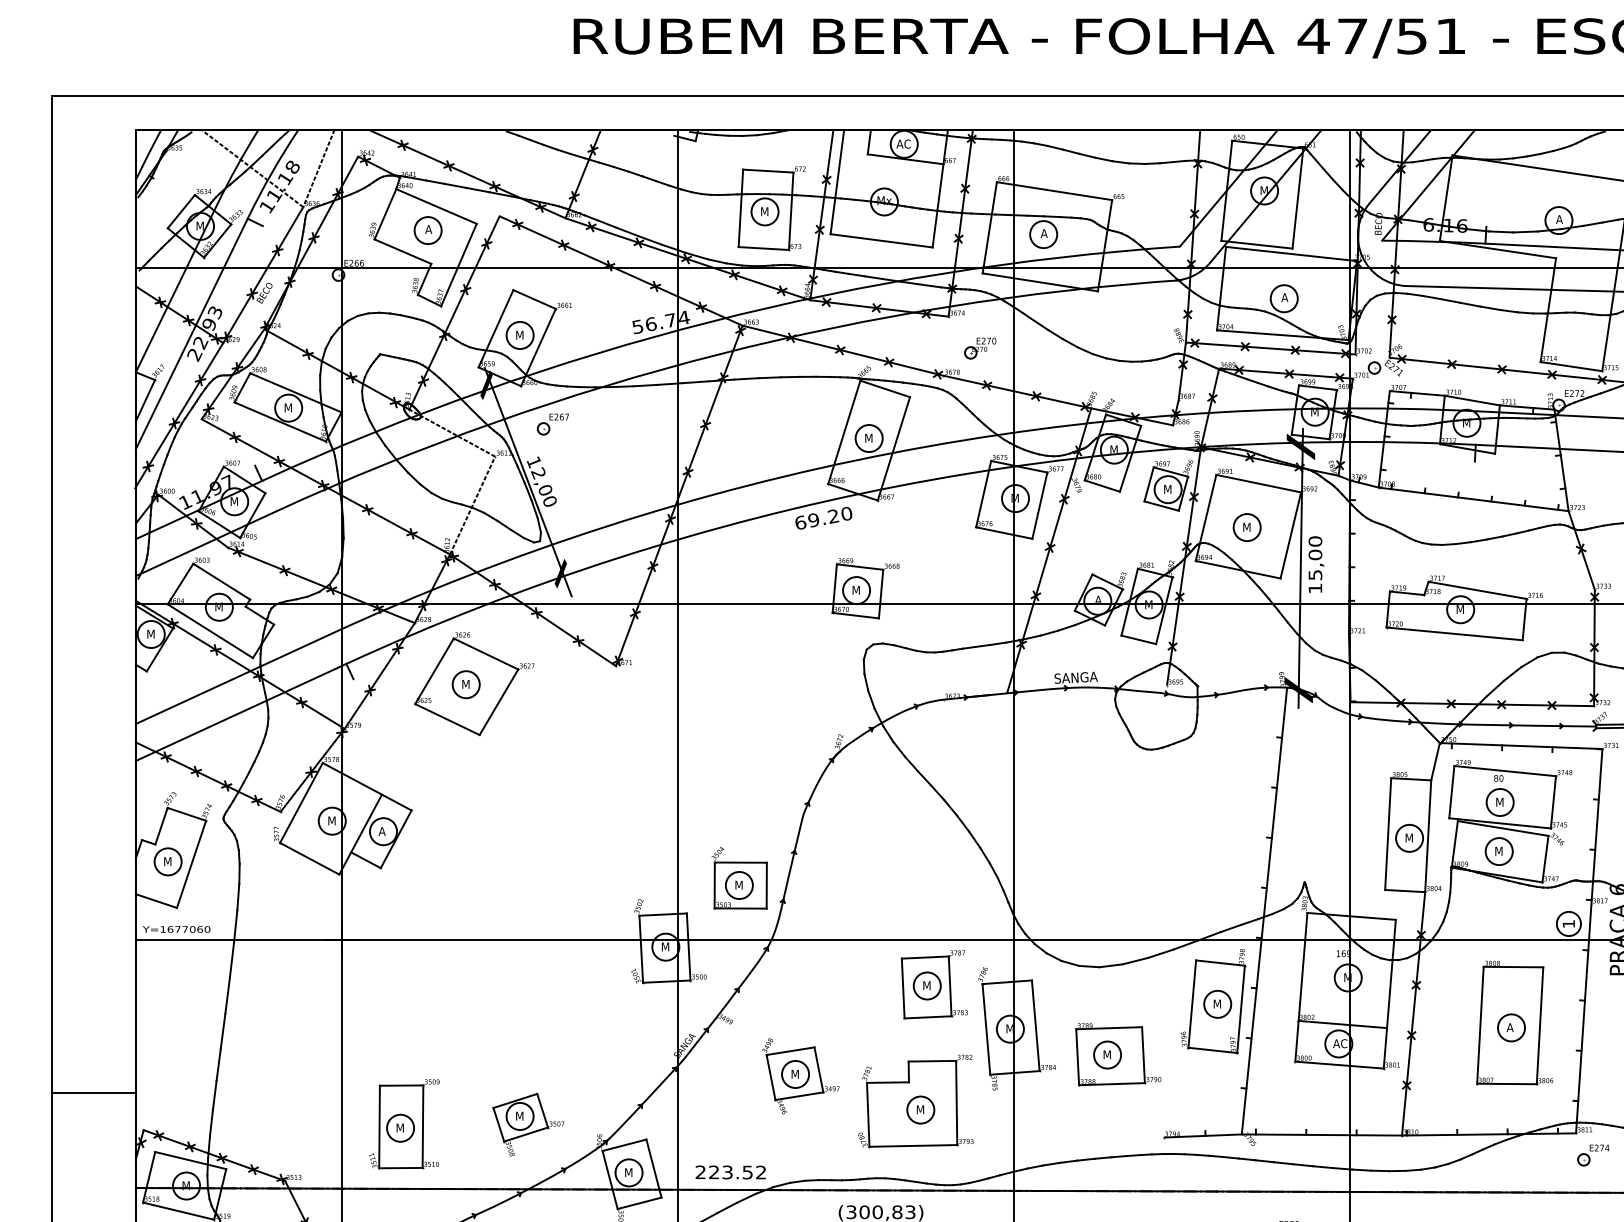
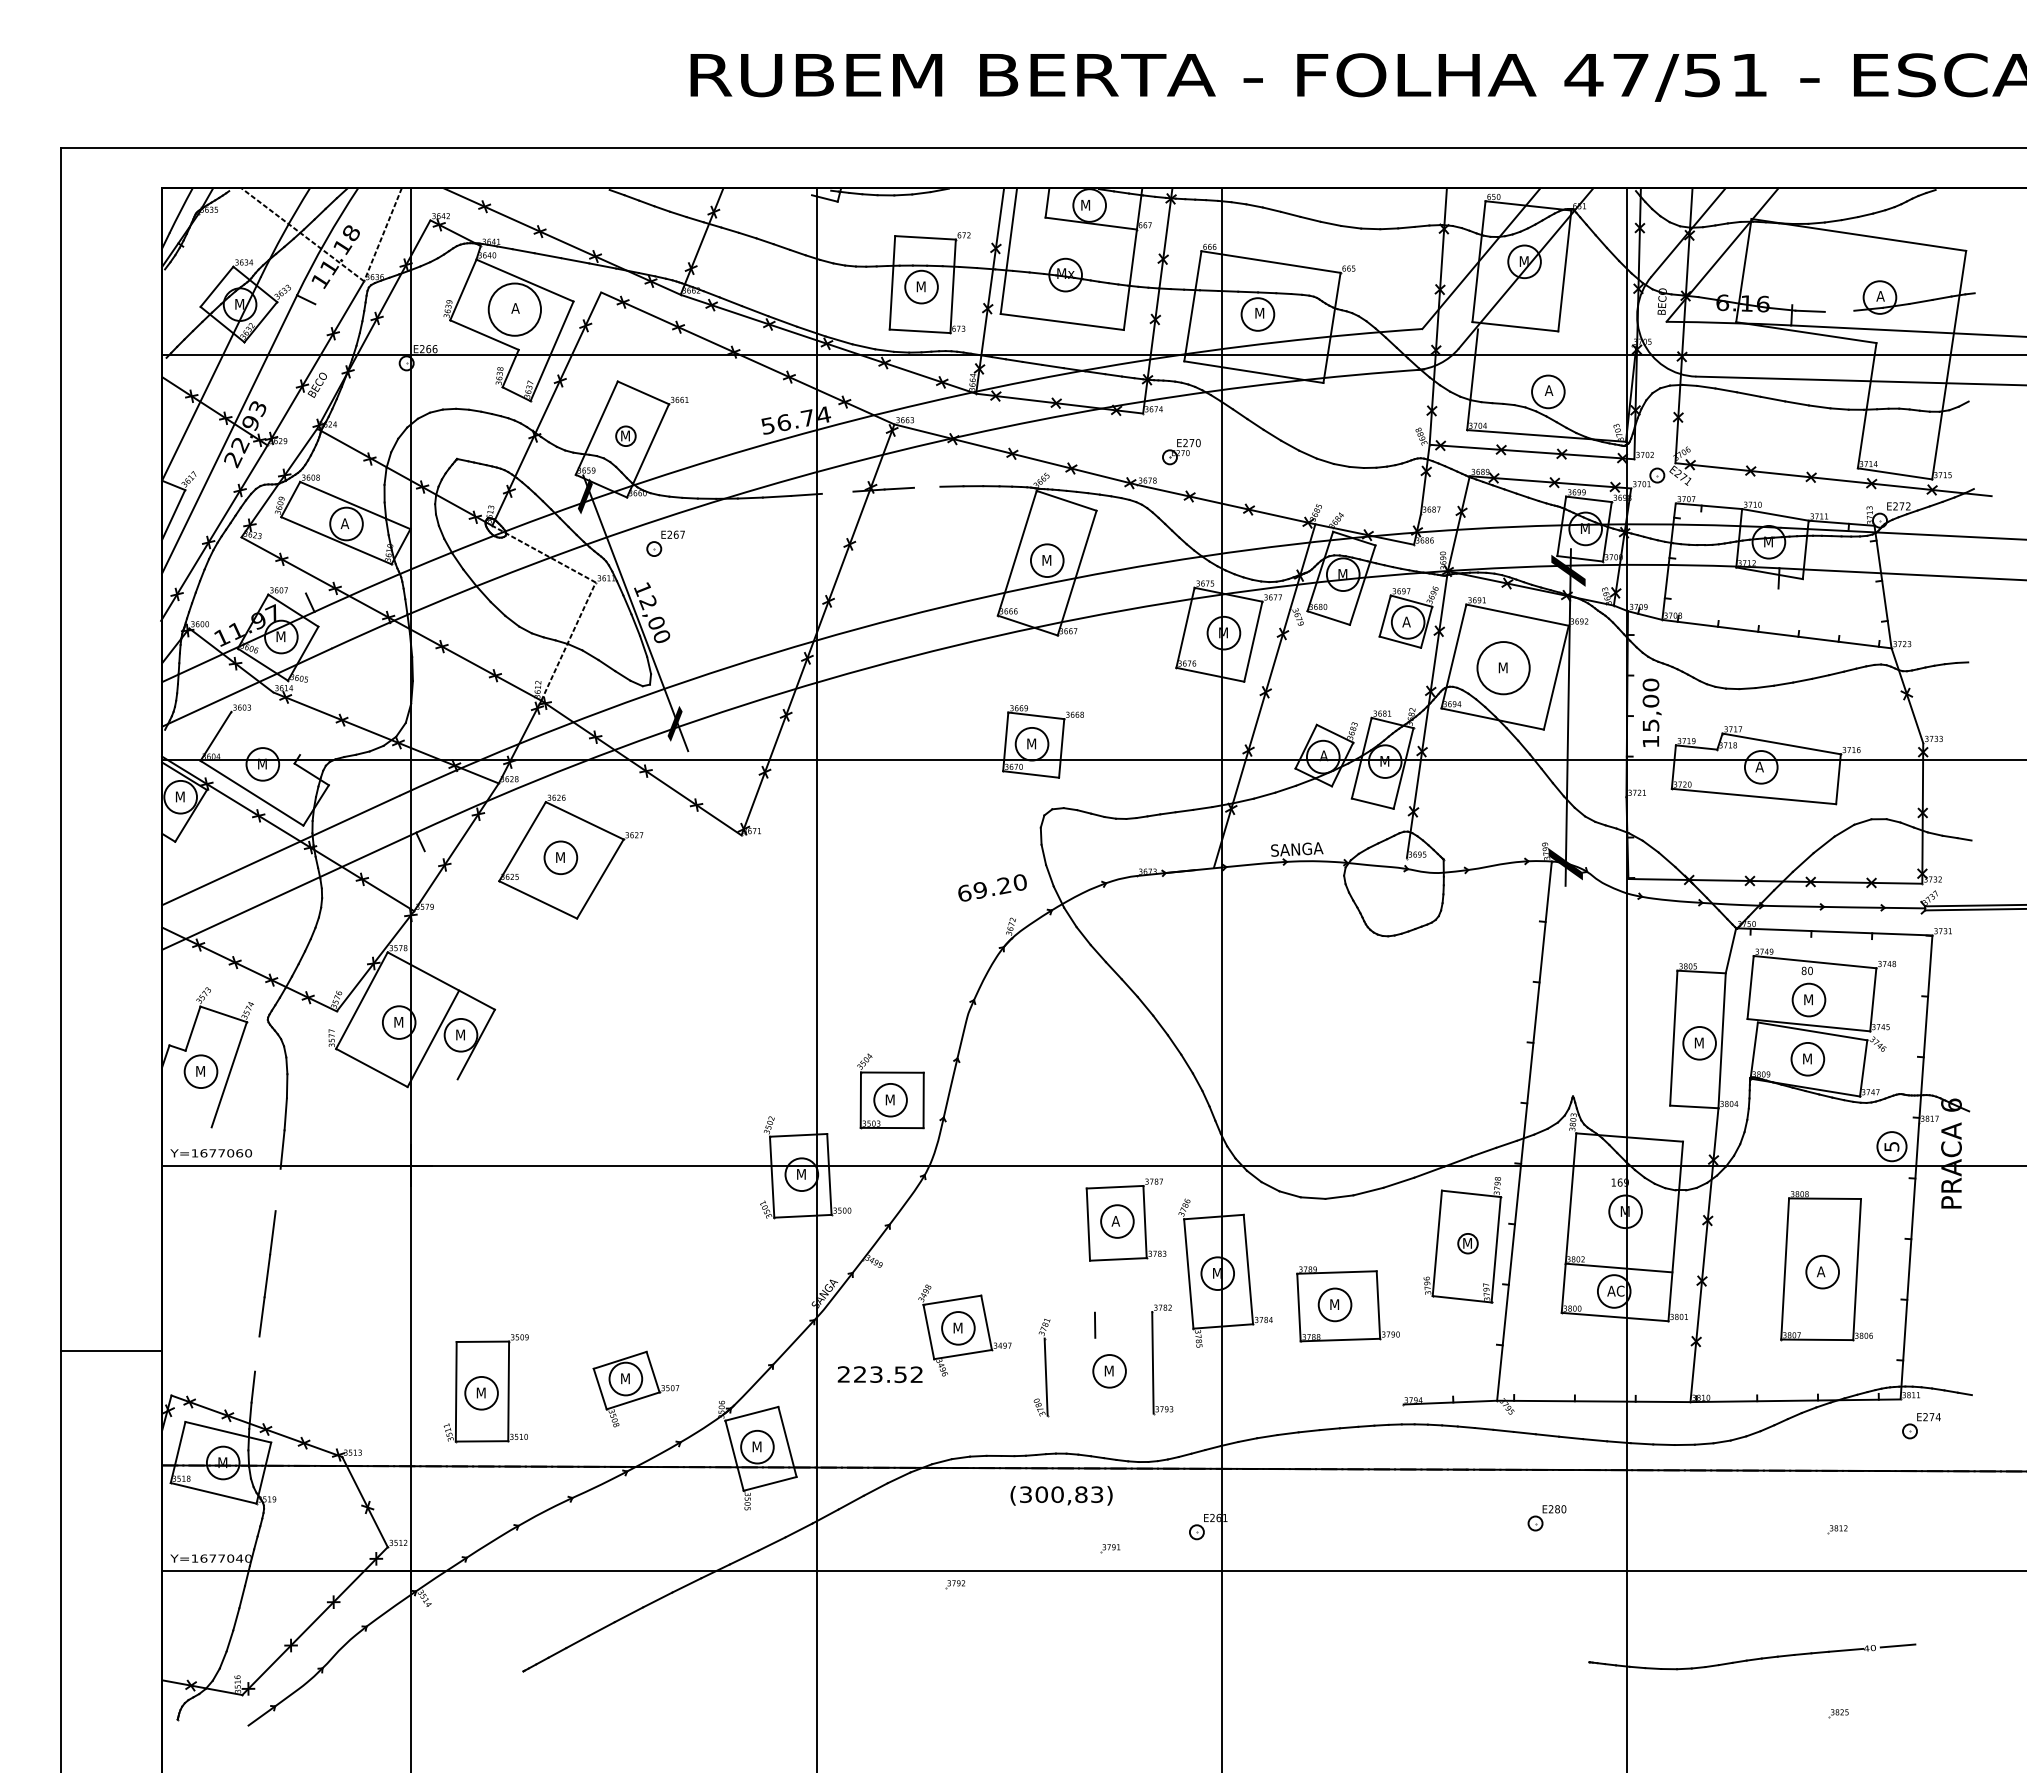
text: (903, 143) -> (1088, 204), AC -> M
circle: (427, 230) -> (514, 309), size x1.6
line: (1525, 231) -> (1839, 310), removed
text: (1044, 233) -> (1259, 313), A -> M
line: (1291, 253) -> (1557, 337), removed
circle: (519, 334) -> (625, 435), size x0.6
line: (769, 377) -> (926, 486), removed
line: (695, 382) -> (837, 492), removed
text: (287, 407) -> (345, 523), M -> A
text: (1167, 488) -> (1407, 621), M -> A
text: (823, 517) -> (992, 887), moved
circle: (1247, 527) -> (1503, 667), size x1.6
text: (1315, 564) -> (1651, 712), moved
line: (221, 581) -> (265, 733), removed
text: (1460, 609) -> (1760, 766), M -> A
text: (382, 831) -> (459, 1034), A -> M
line: (365, 860) -> (439, 1069), removed
line: (156, 900) -> (186, 1118), removed
text: (1568, 923) -> (1891, 1146), 1 -> 5
line: (231, 959) -> (277, 1189), removed
text: (926, 985) -> (1116, 1221), M -> A
circle: (1217, 1004) -> (1467, 1243), size x0.6
line: (932, 1060) -> (1123, 1311), removed
line: (887, 1082) -> (1069, 1337), removed
line: (214, 1095) -> (257, 1353), removed
line: (913, 1145) -> (1100, 1414), removed
text: (730, 1172) -> (879, 1374), moved

